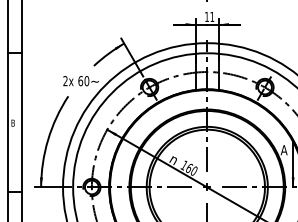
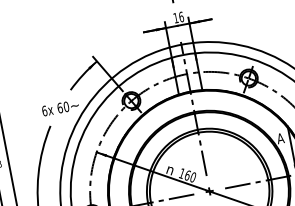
text: (212, 16) -> (181, 16), 11 -> 16
text: (65, 81) -> (44, 111), 2x -> 6x

